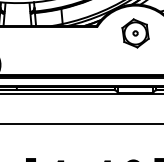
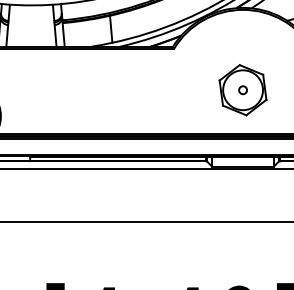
part: (135, 33) -> (242, 90), moved

